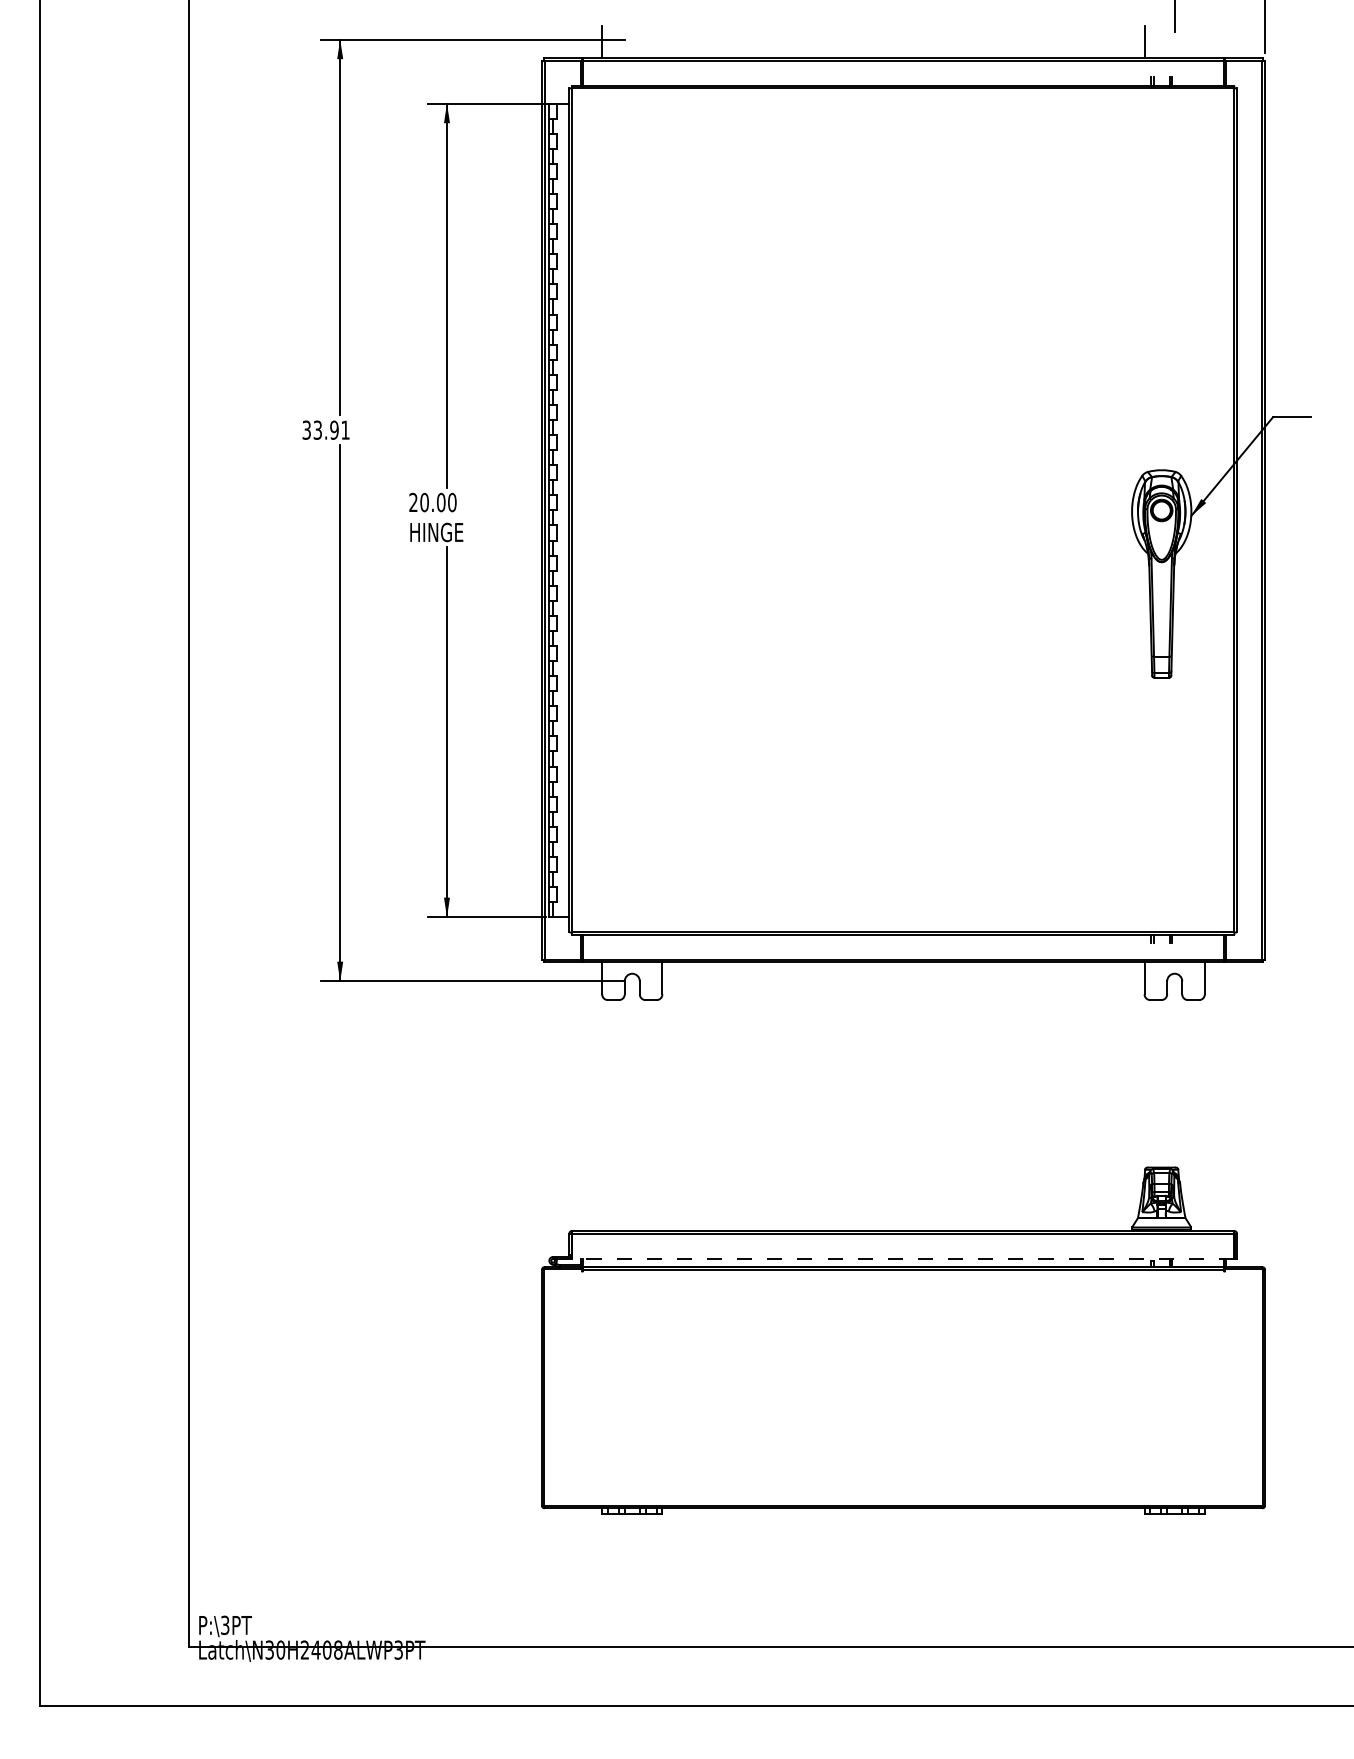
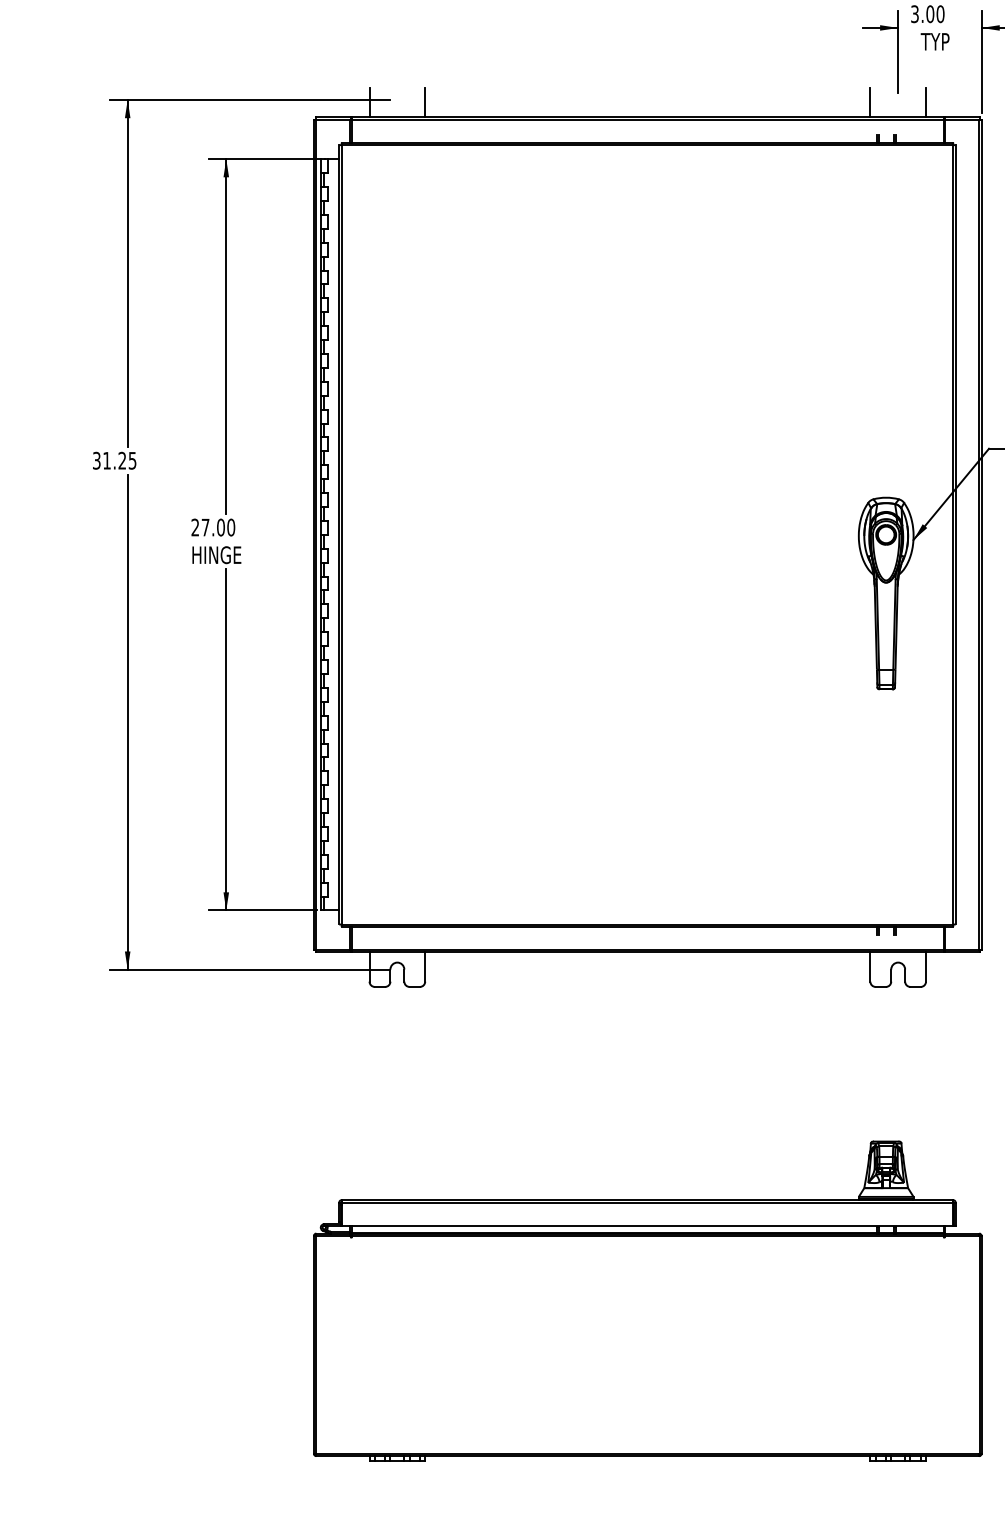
line: (662, 42) -> (425, 102), added
line: (1204, 42) -> (925, 102), added
text: (331, 429) -> (119, 460), 33.91 -> 31.25
text: (424, 502) -> (205, 527), 20.00 -> 27.00
line: (902, 1259) -> (646, 1226), dashed -> solid

